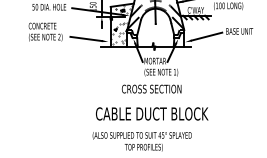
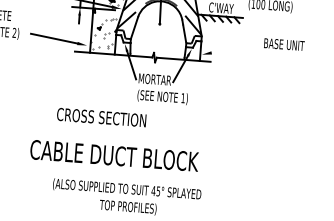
line: (206, 36) -> (234, 48), removed
text: (151, 88) -> (101, 116), moved
text: (152, 113) -> (115, 155), moved

